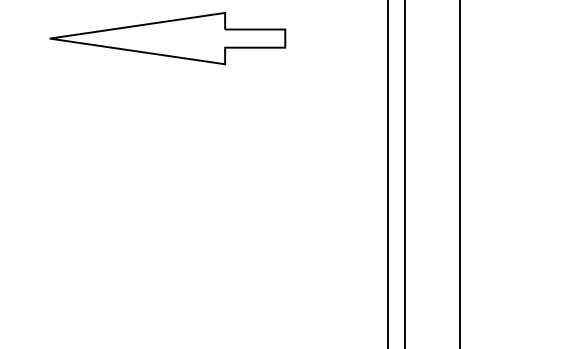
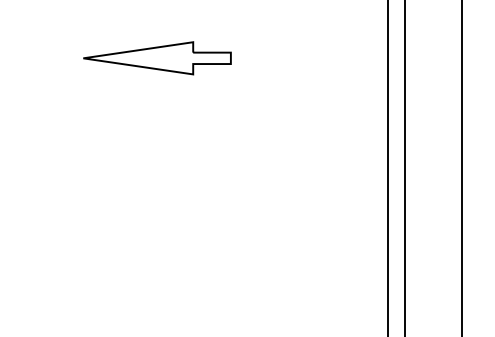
part: (167, 38) -> (156, 58), size x0.6

